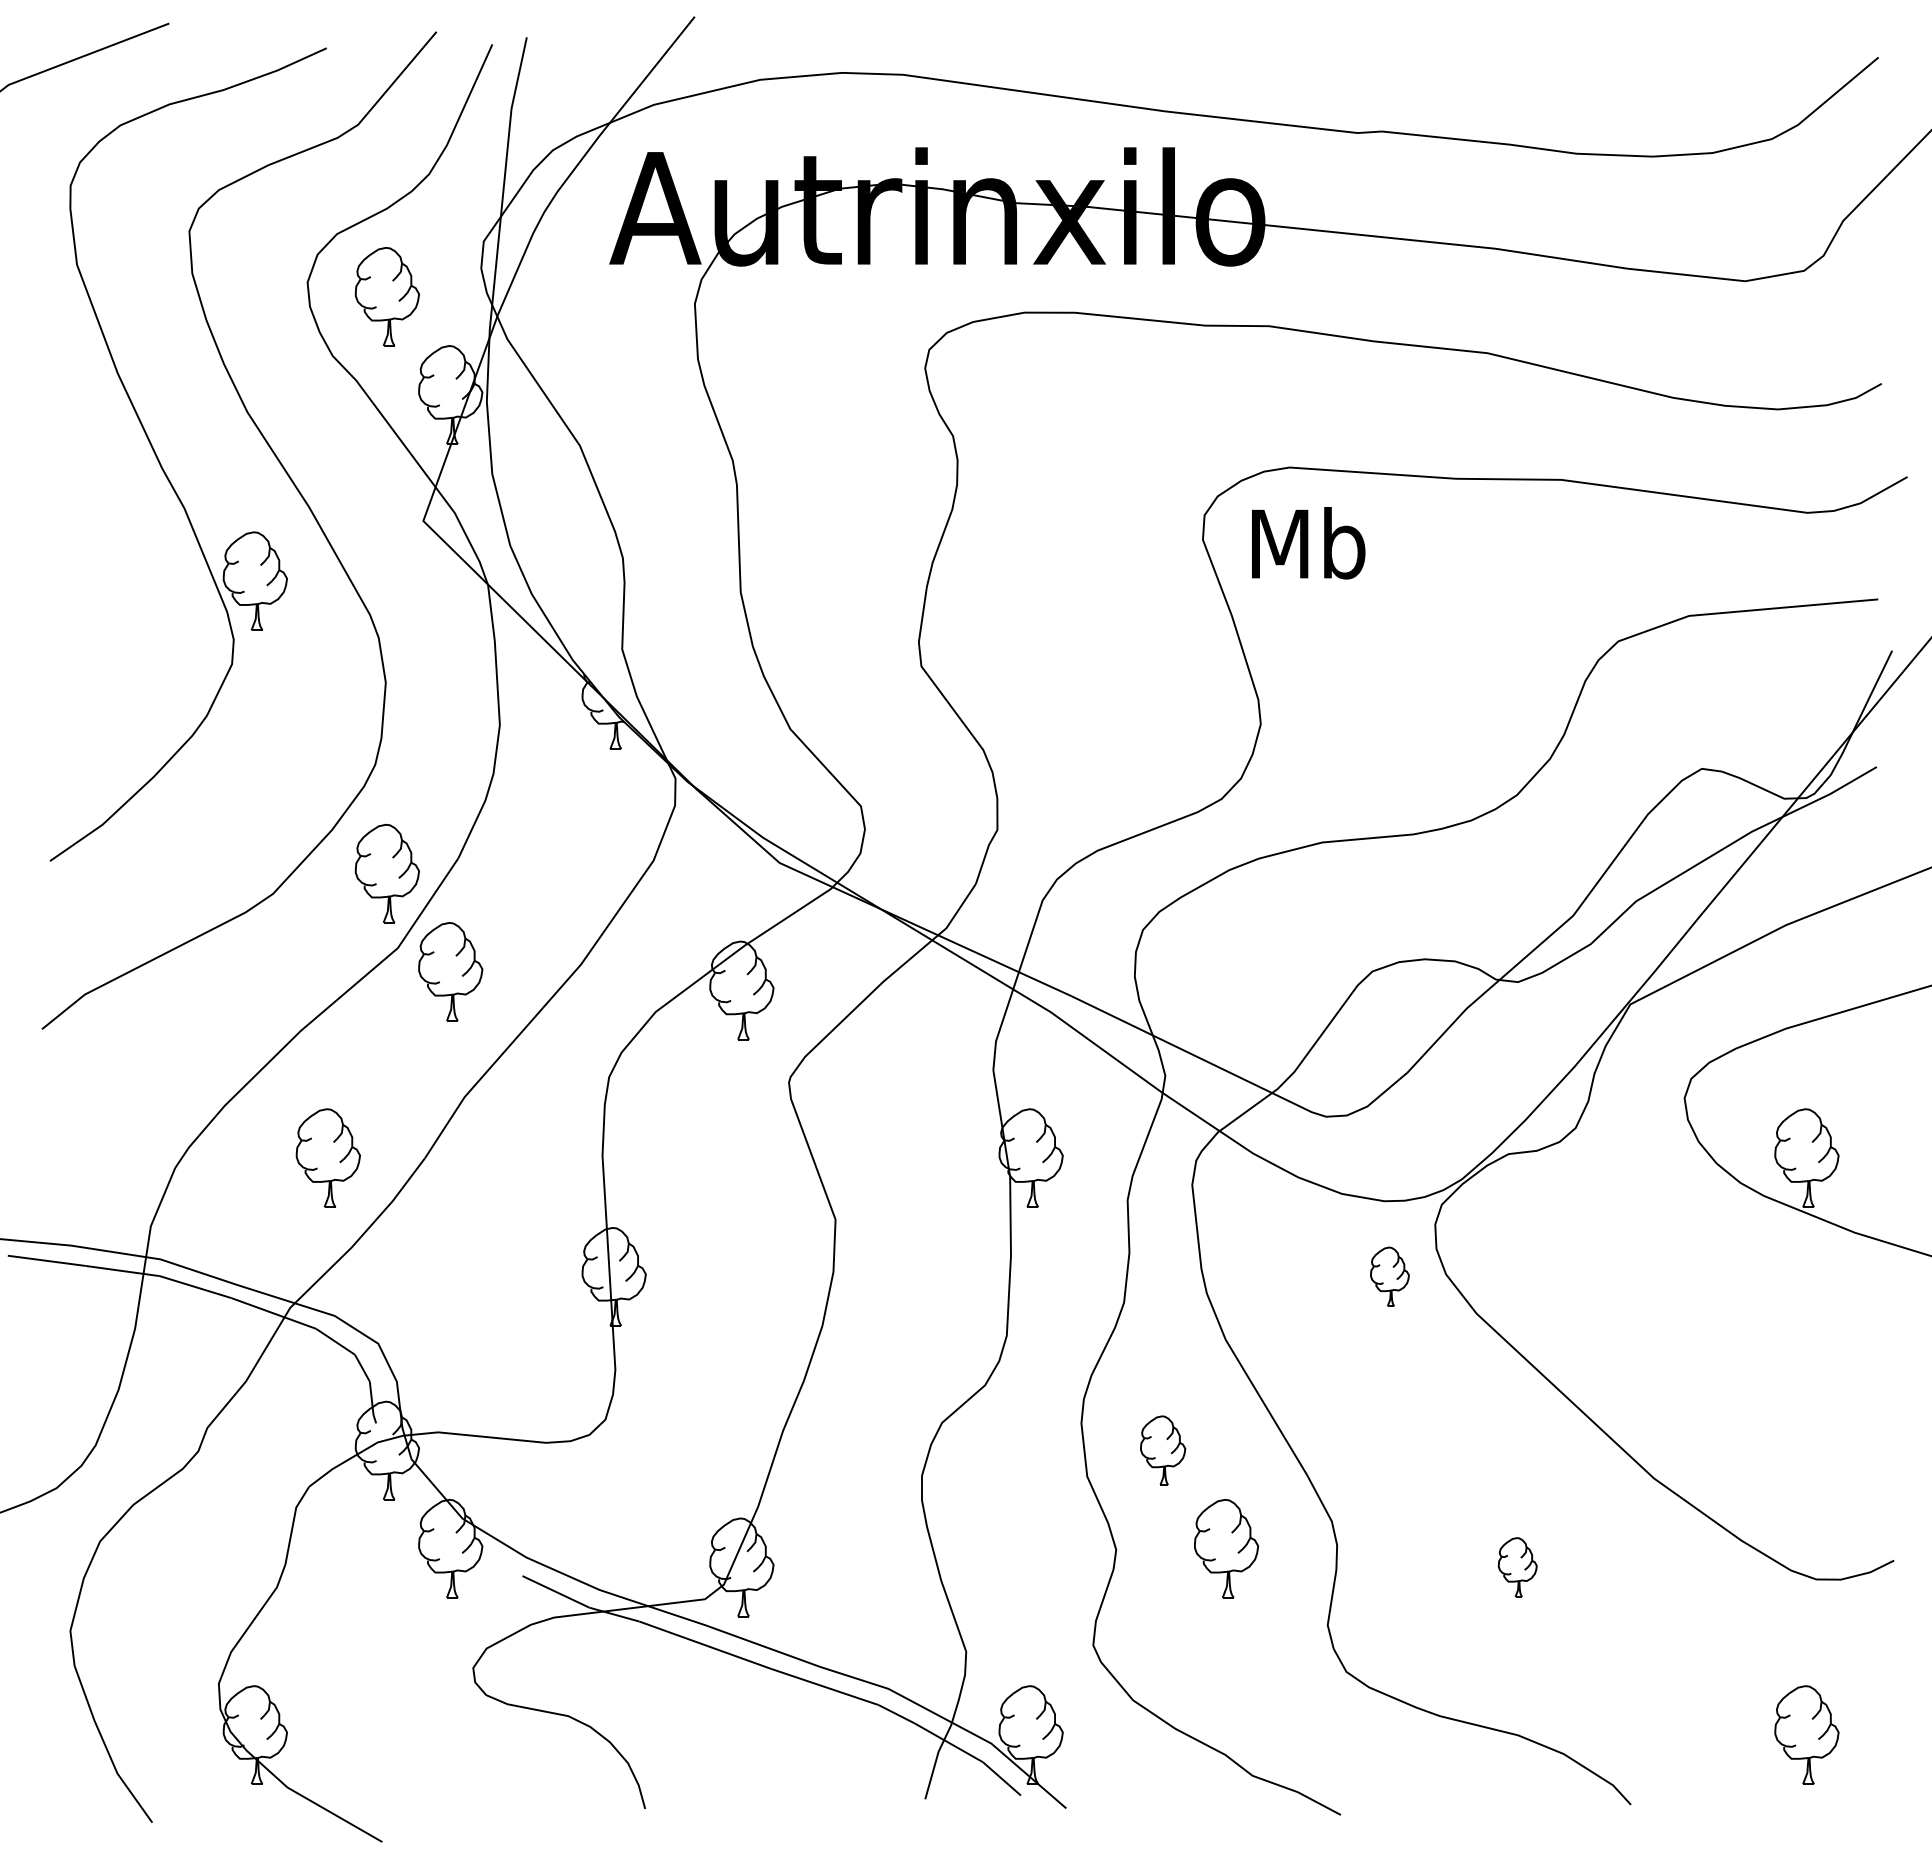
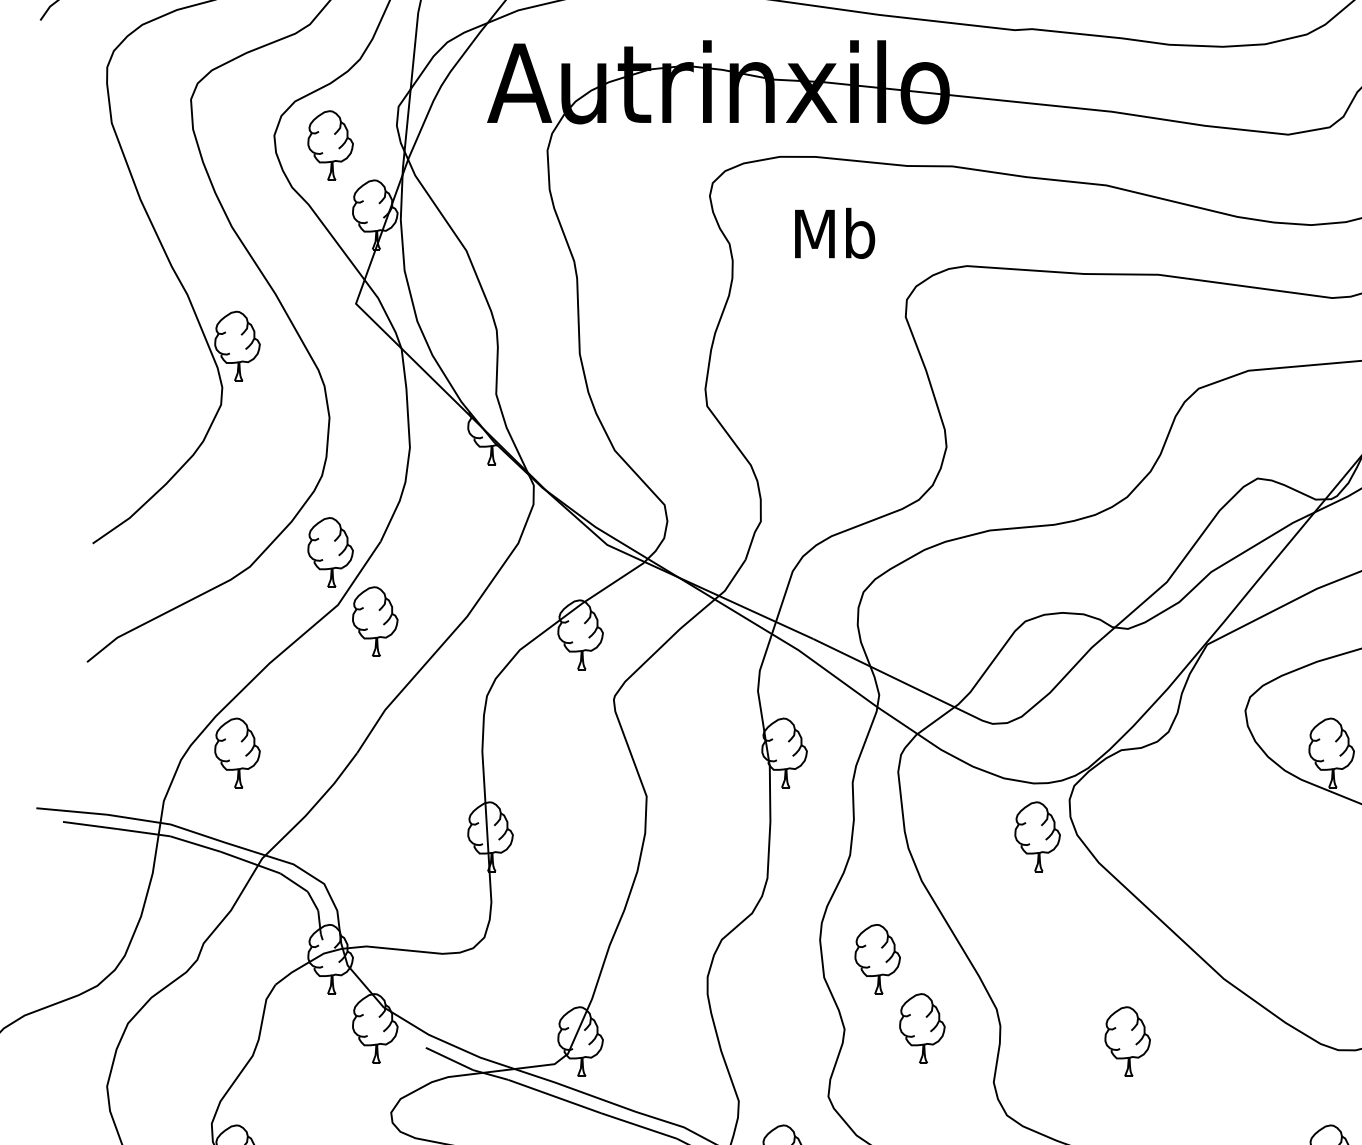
text: (1308, 543) -> (834, 233), moved
part: (327, 1157) -> (236, 752), moved
part: (1389, 1276) -> (1037, 836), size x1.67
part: (1162, 1450) -> (877, 959), size x1.43
part: (1517, 1567) -> (1127, 1041), size x1.67

